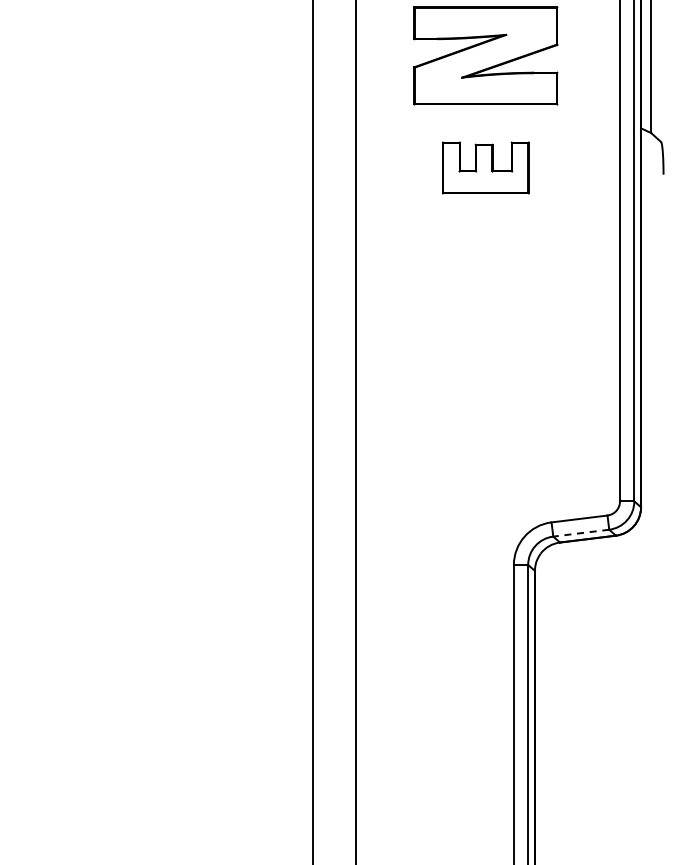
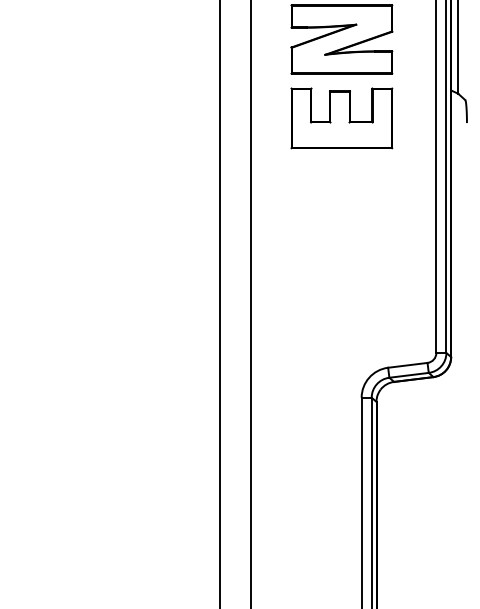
part: (485, 167) -> (341, 118), size x1.67
line: (580, 533) -> (408, 375), dashed -> solid

